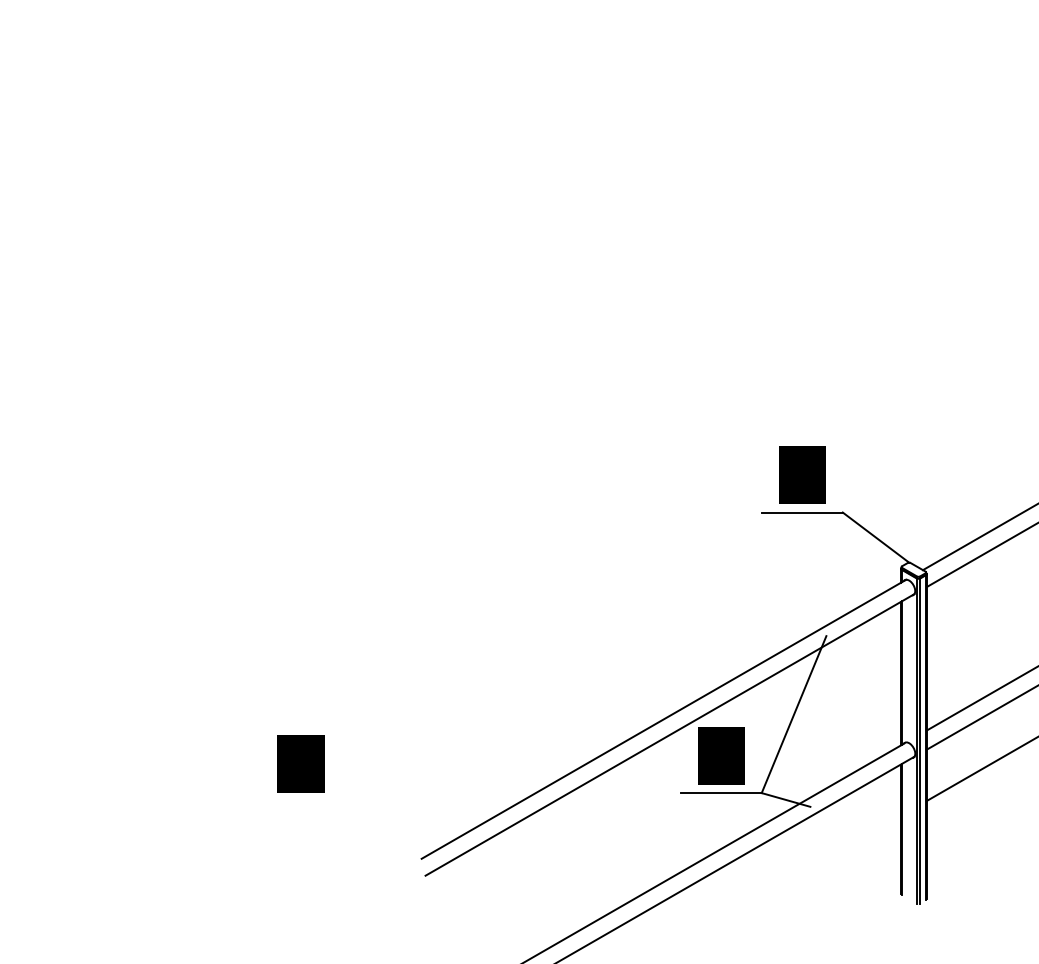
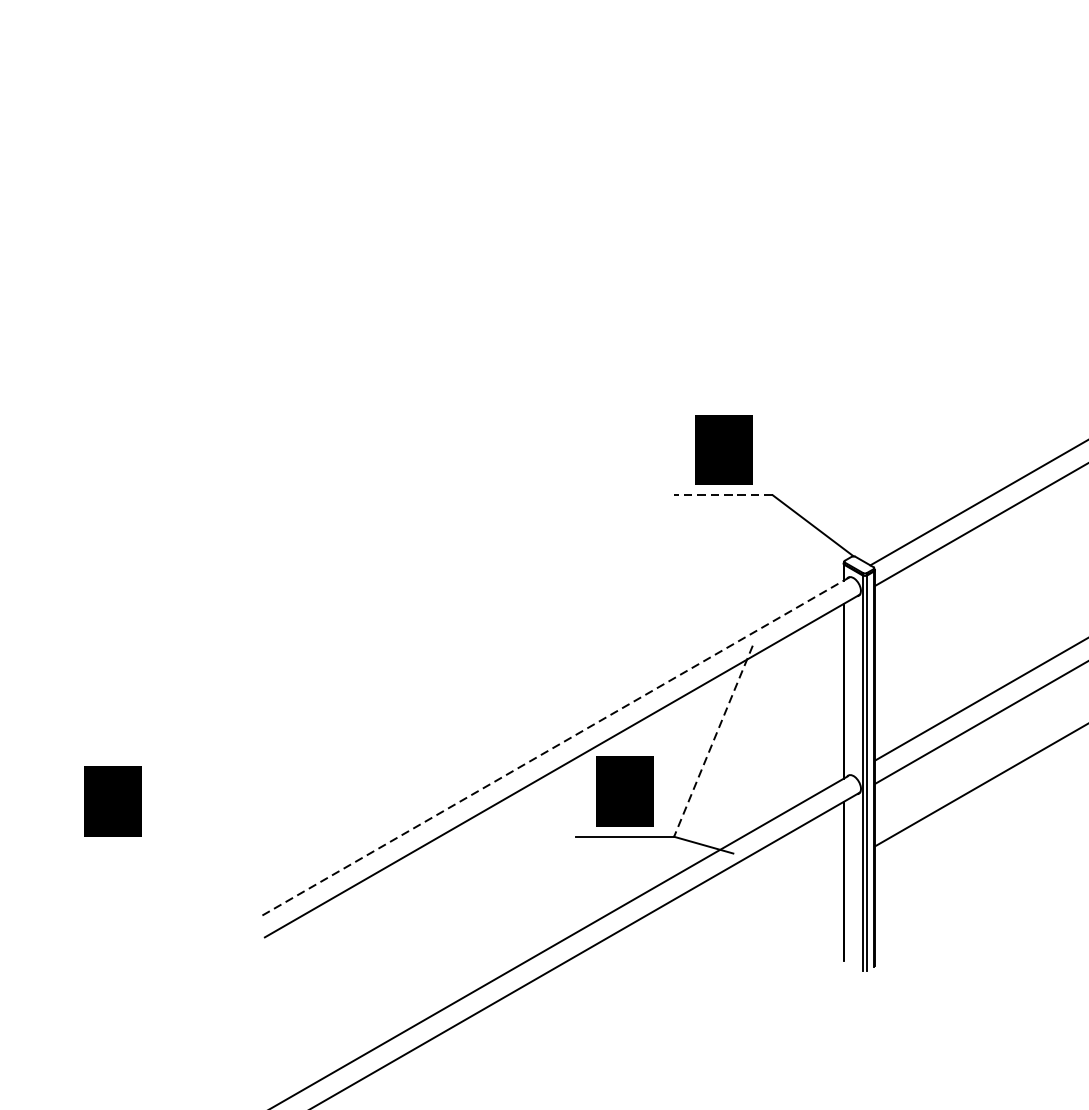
line: (801, 512) -> (722, 495), solid -> dashed
line: (794, 714) -> (713, 741), solid -> dashed
line: (663, 719) -> (554, 747), solid -> dashed

